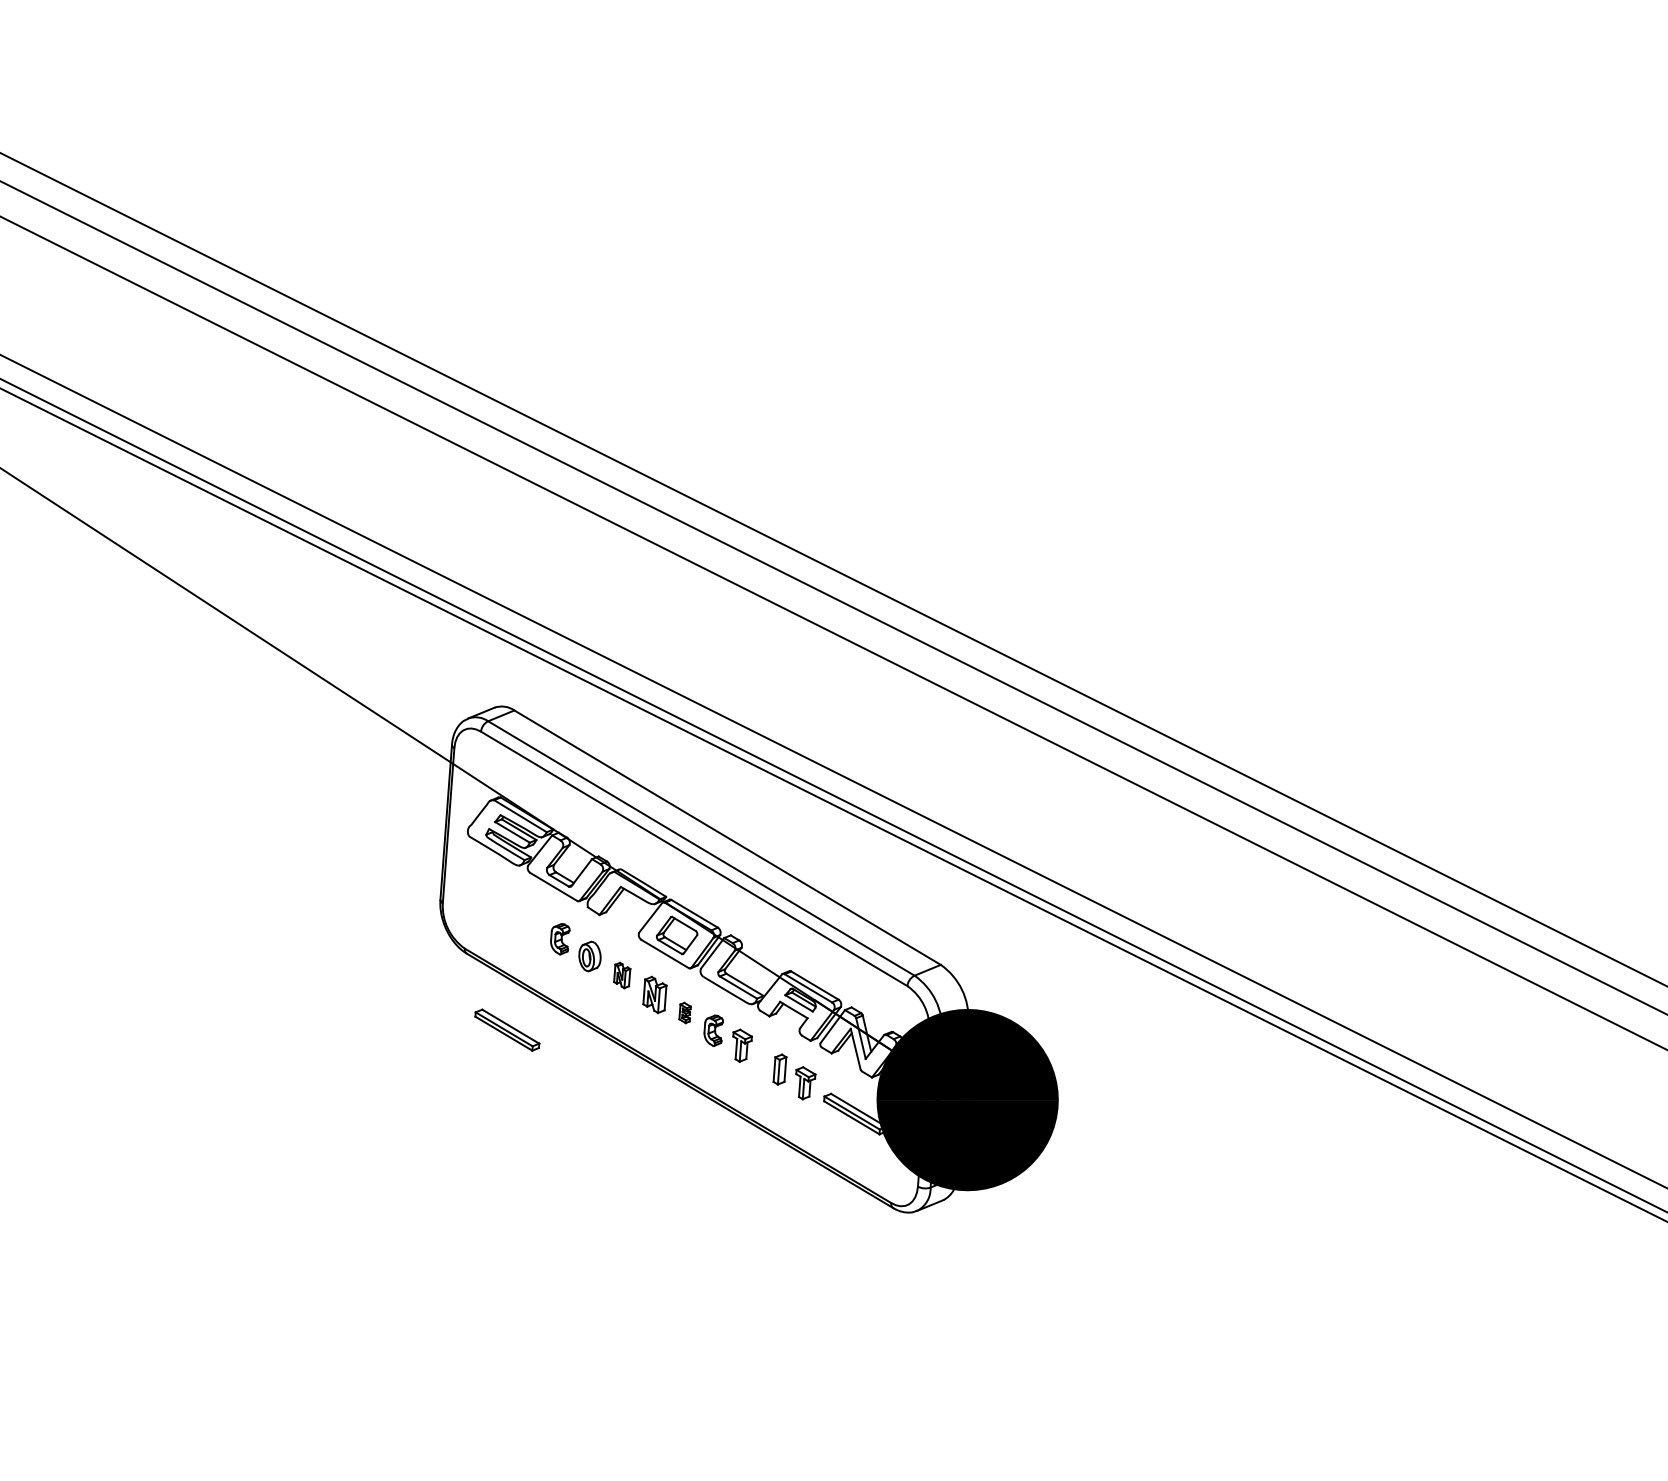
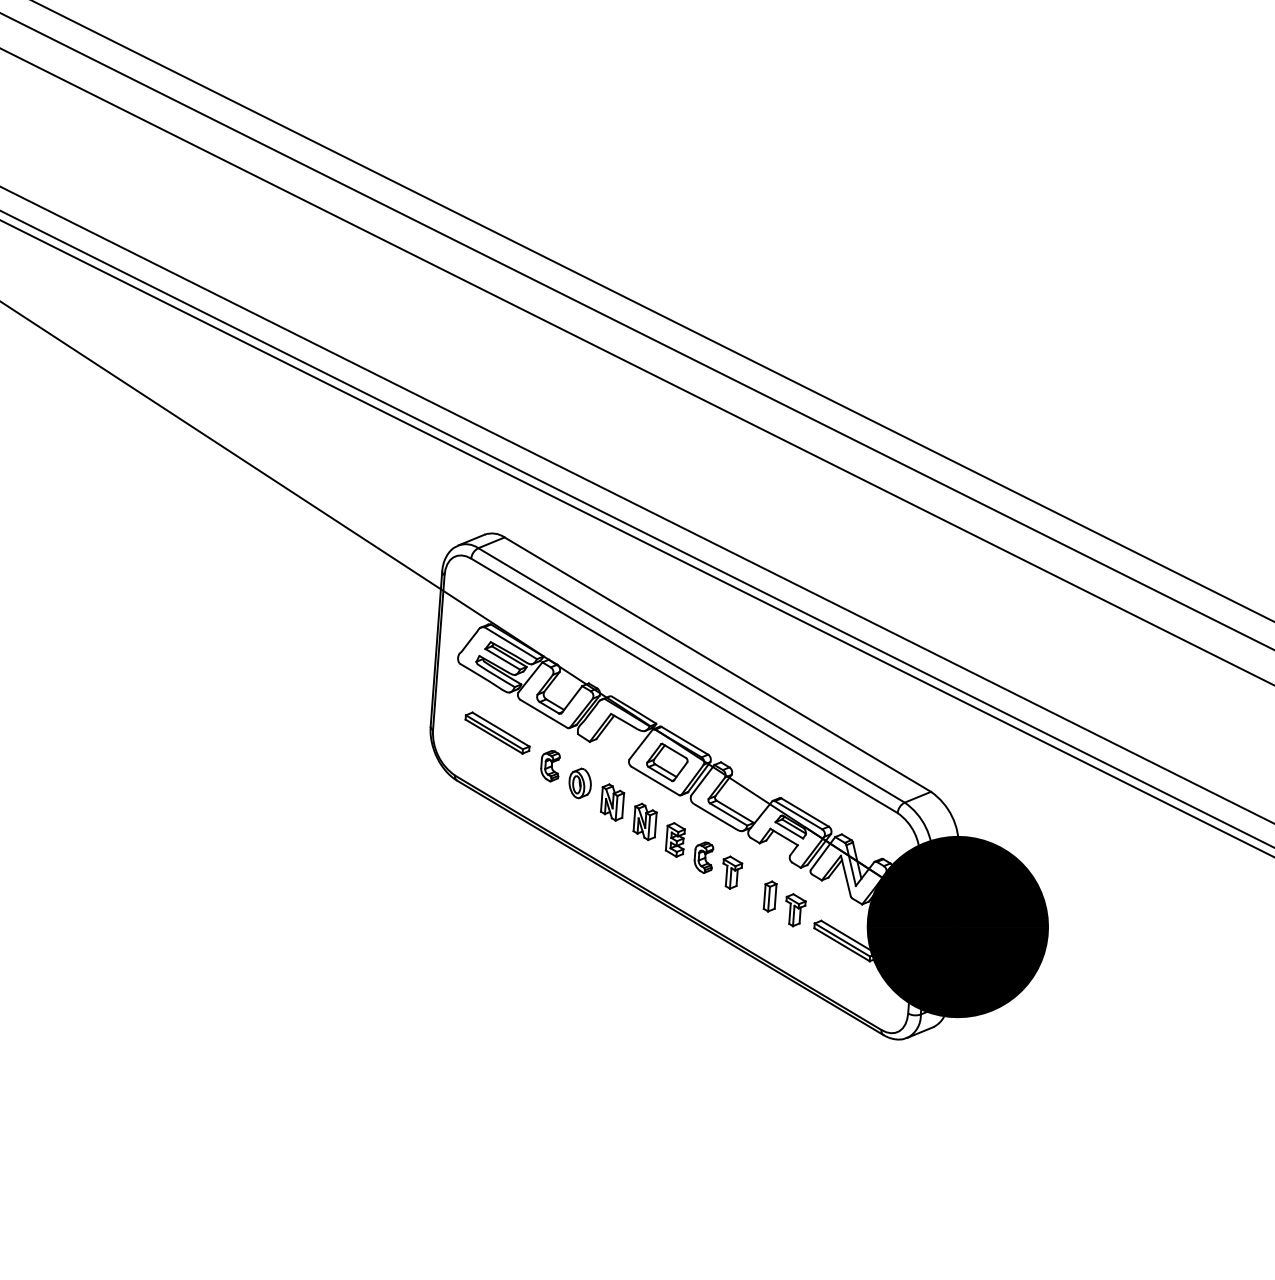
part: (621, 975) -> (611, 802), size x1.43
part: (684, 1012) -> (674, 839), size x1.67
part: (507, 1029) -> (497, 732), moved

